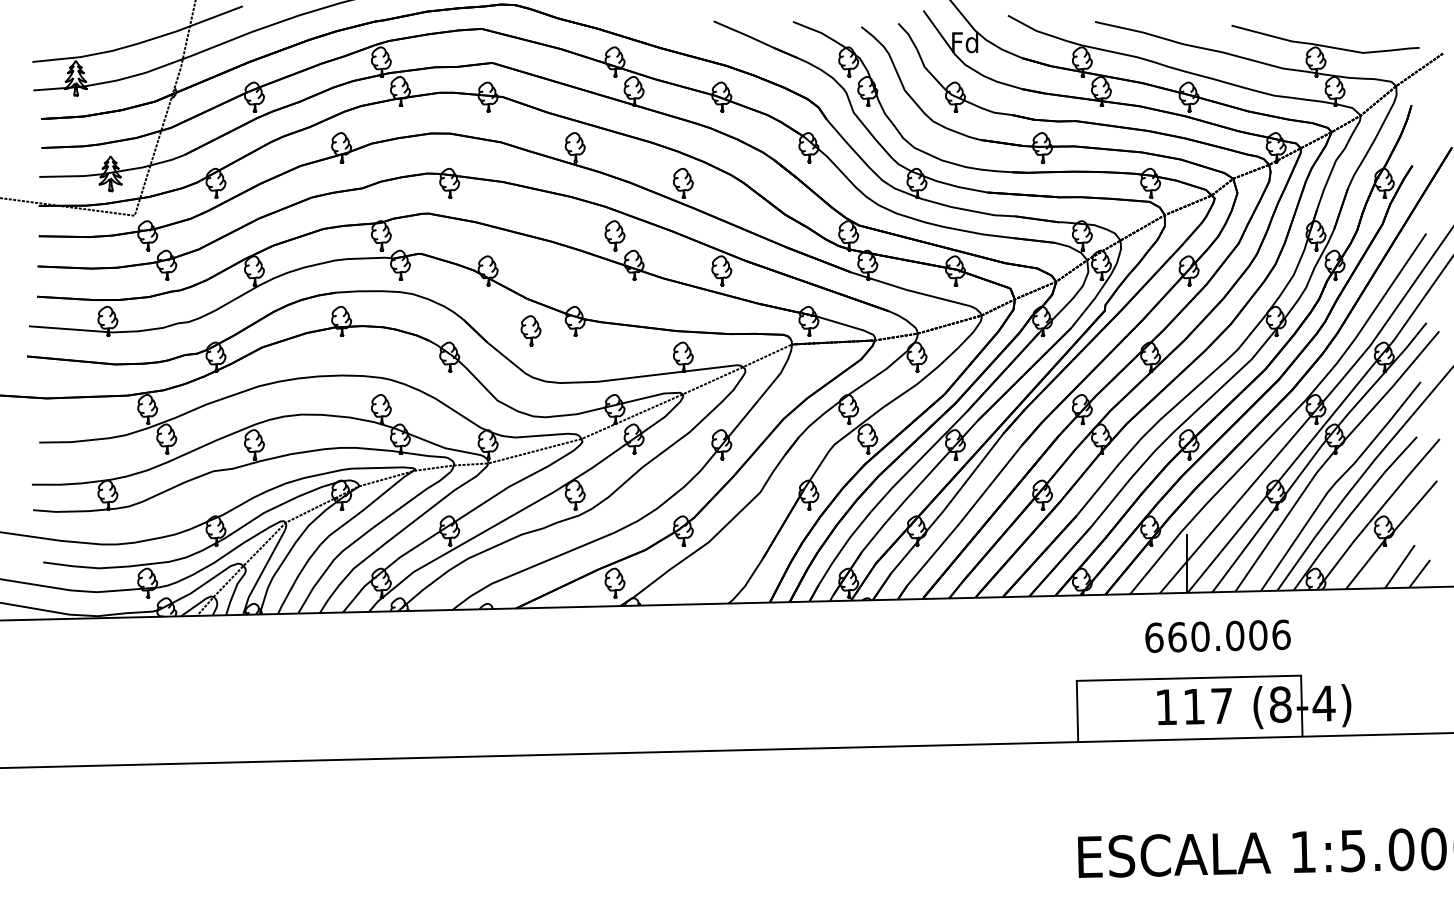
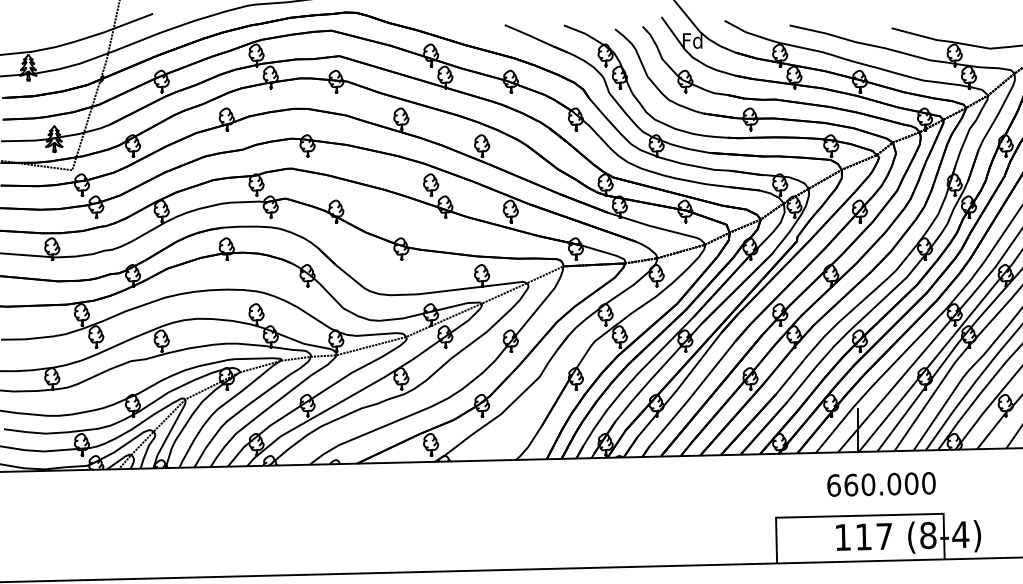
part: (530, 330) -> (367, 255), removed
text: (1281, 634) -> (928, 483), 660.006 -> 660.000

